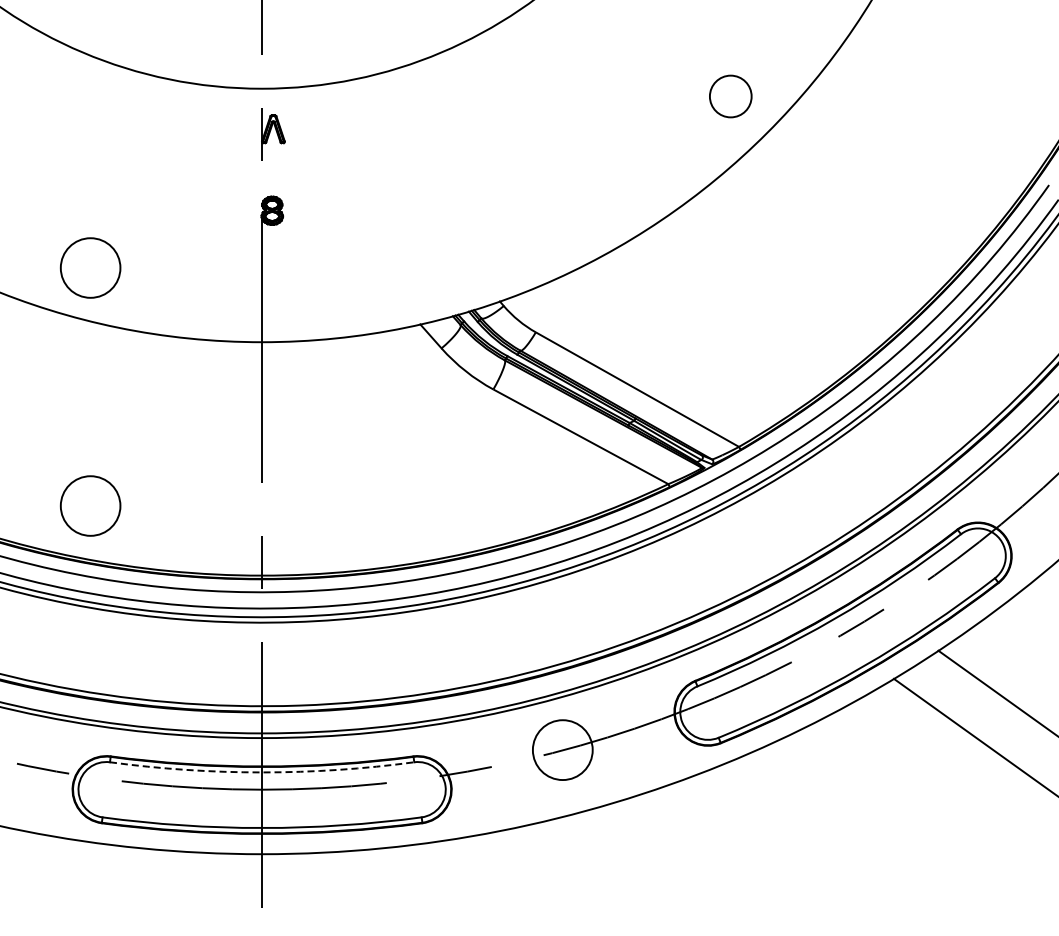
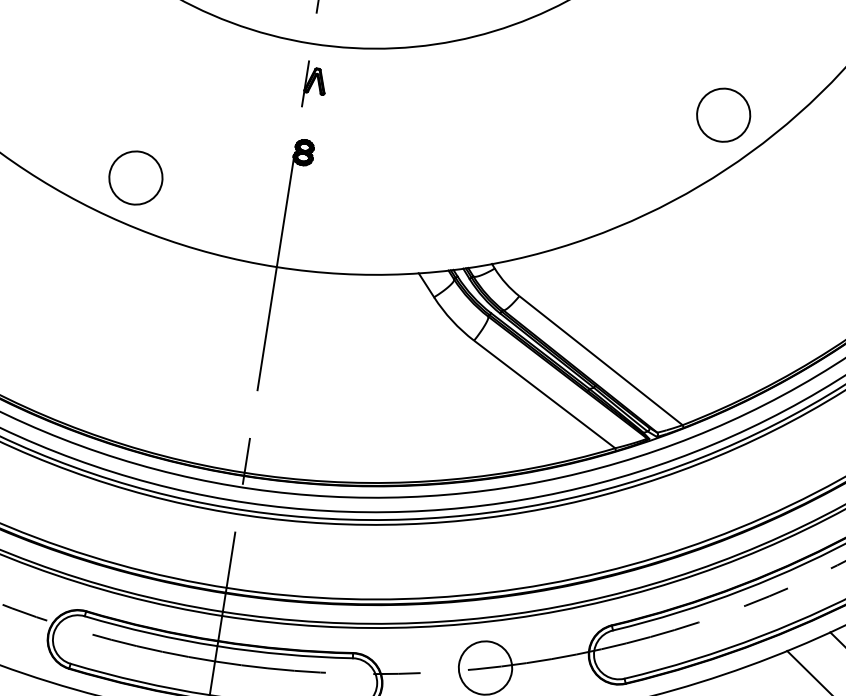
circle: (730, 96) -> (723, 115), size x1.43
circle: (90, 505) -> (103, 387), removed
arc: (262, 772) -> (217, 646), dashed -> solid

